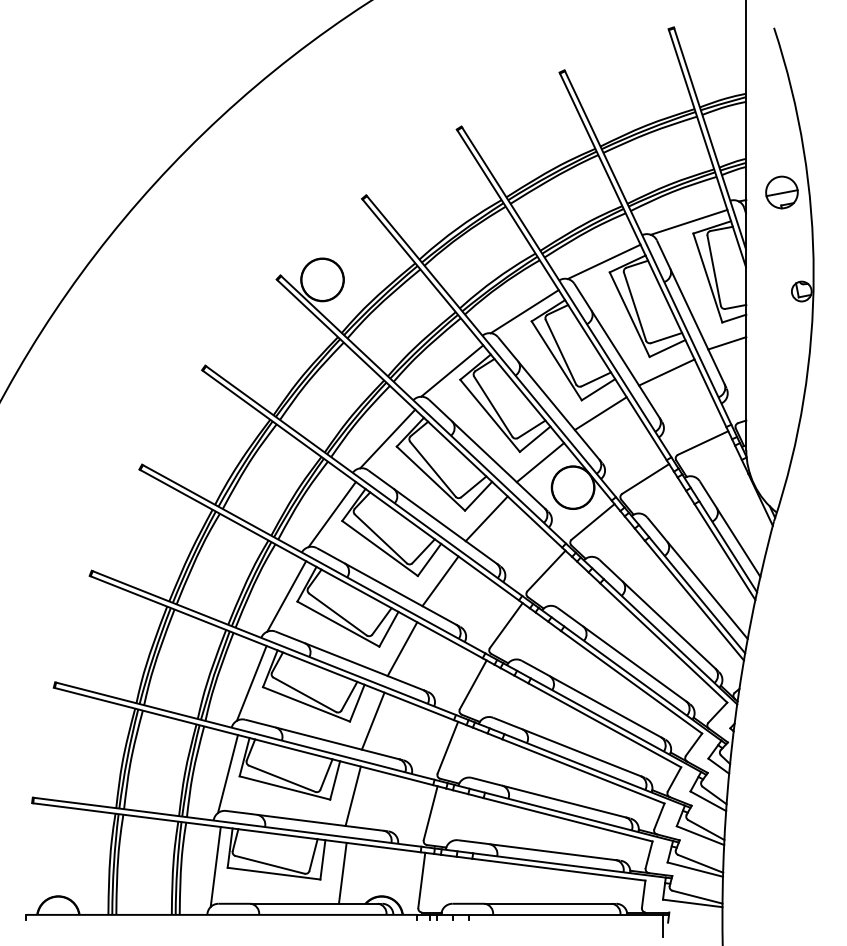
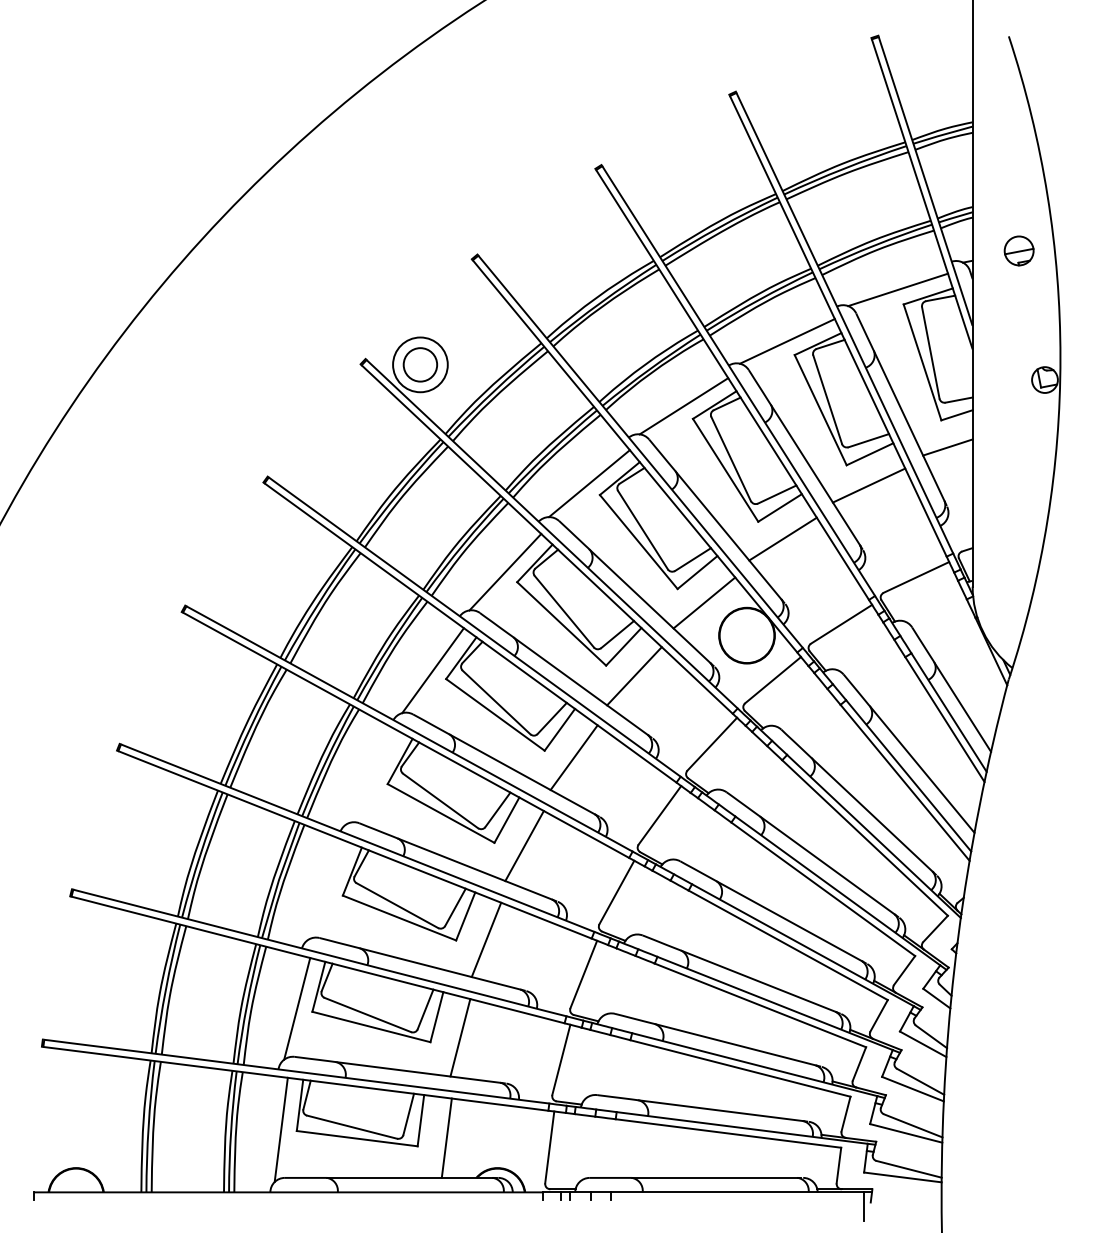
part: (781, 192) -> (1018, 250), size x0.7
circle: (322, 279) -> (420, 364), size x0.6
line: (286, 596) -> (373, 777), removed
line: (251, 682) -> (327, 889), removed

